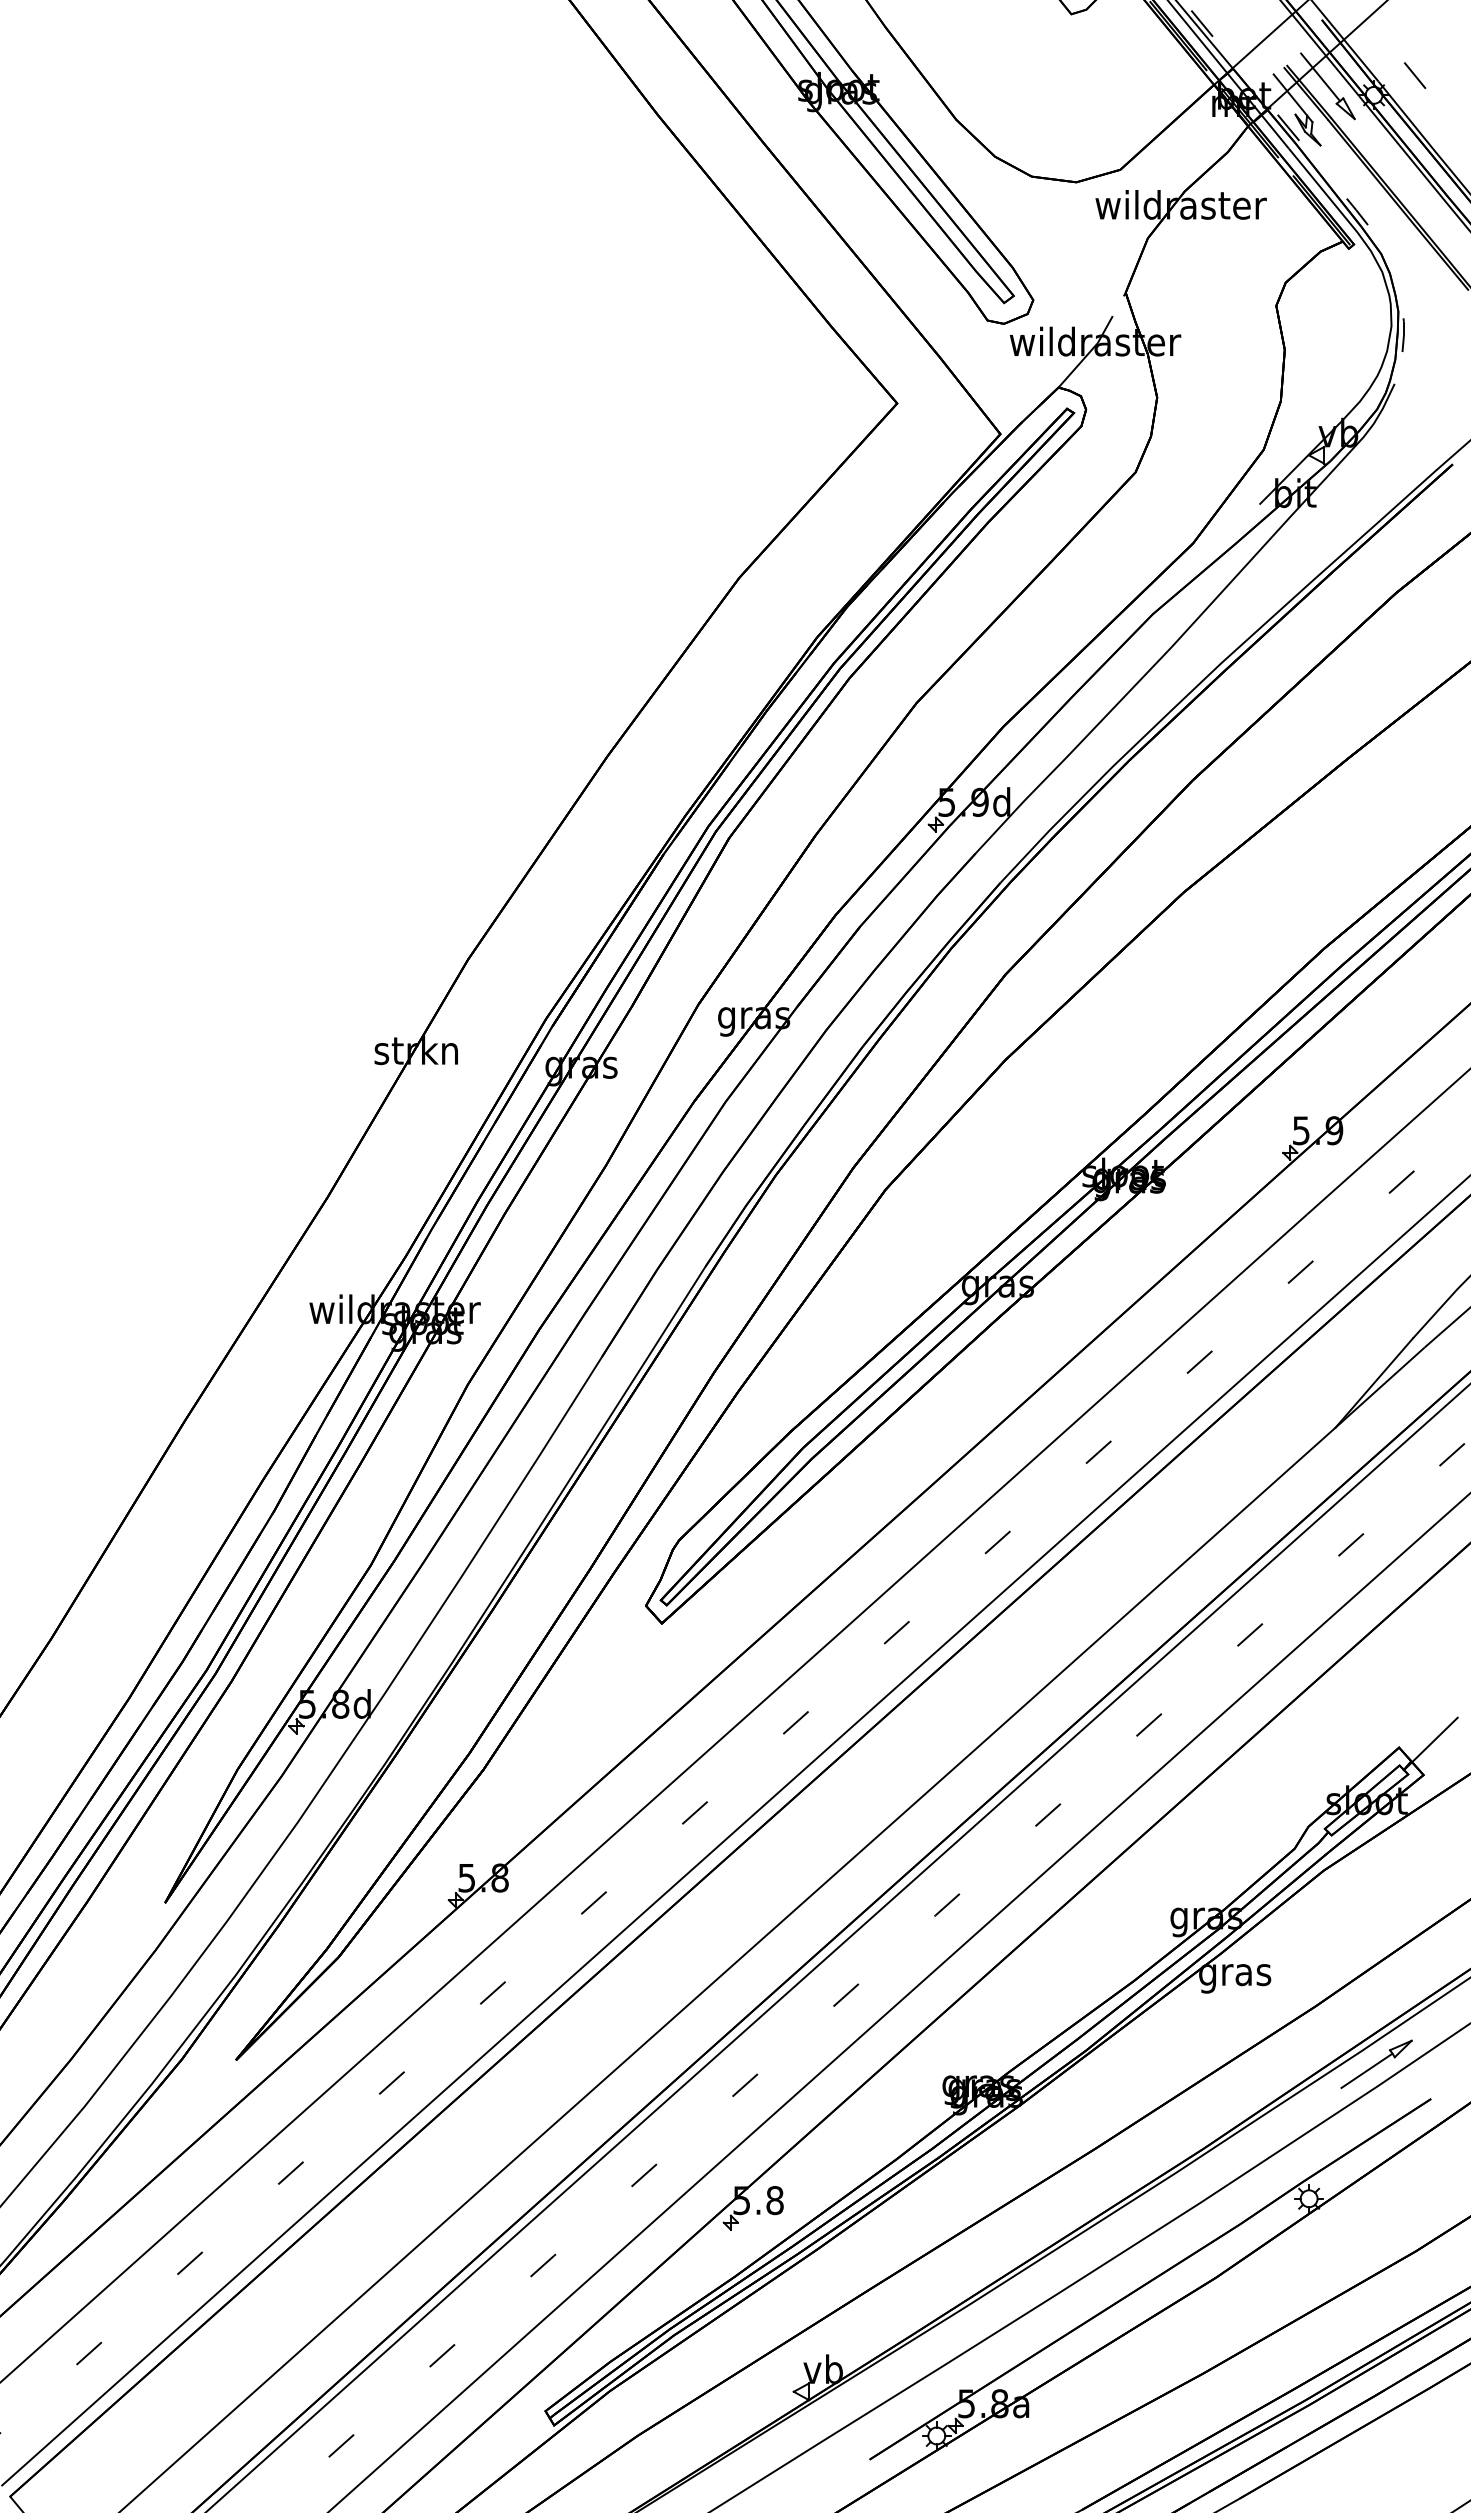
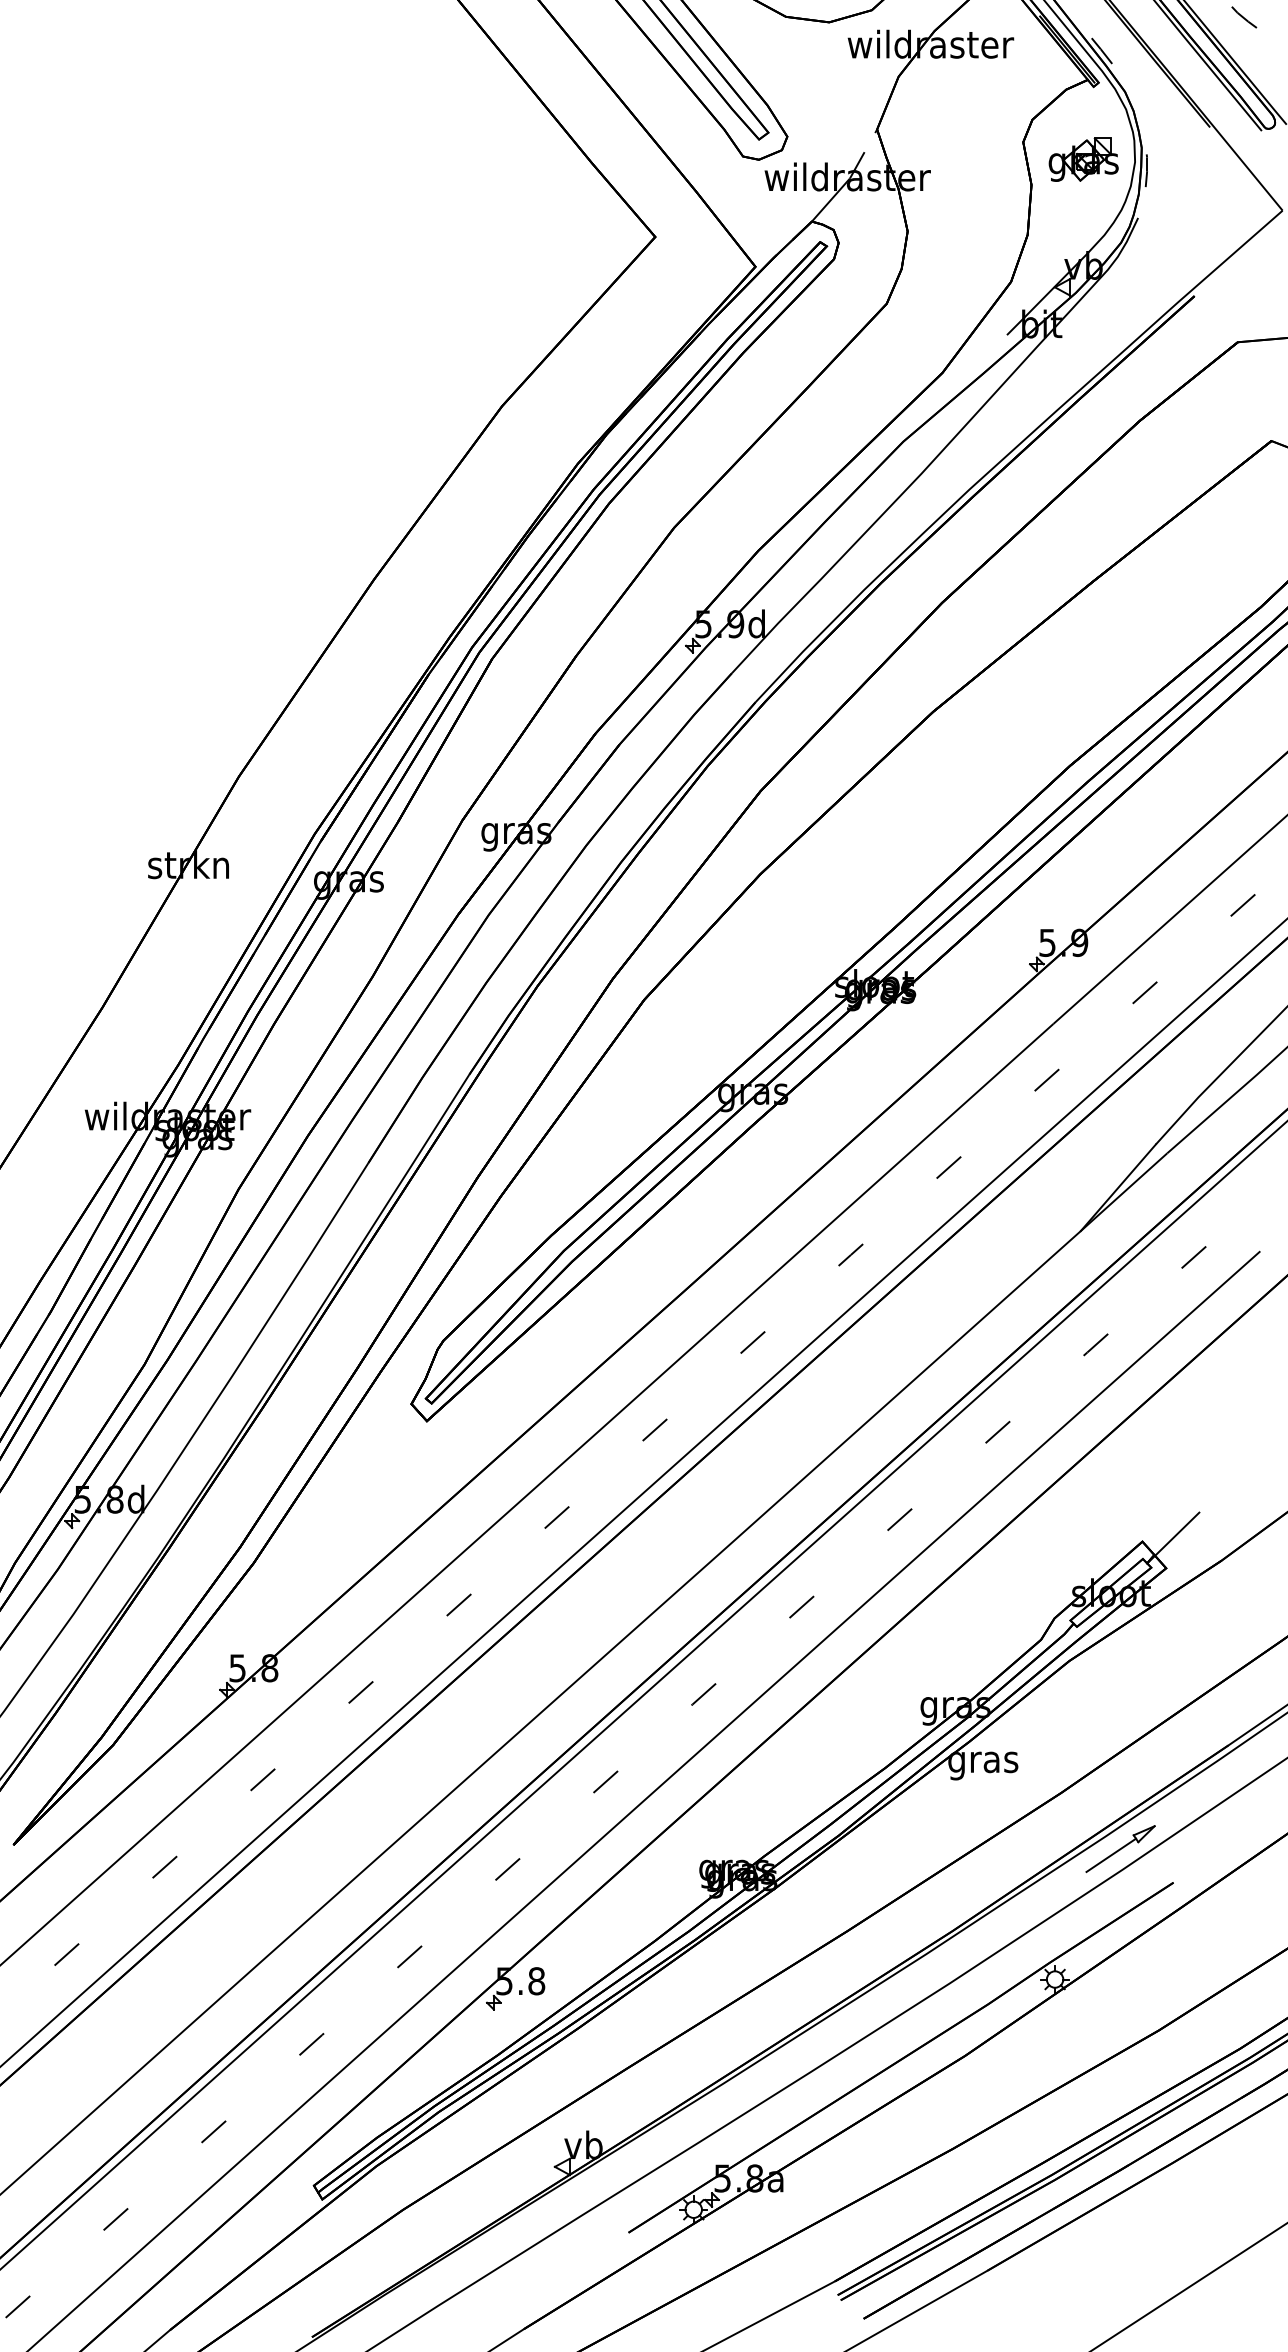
part: (1338, 323) -> (1083, 159), added

